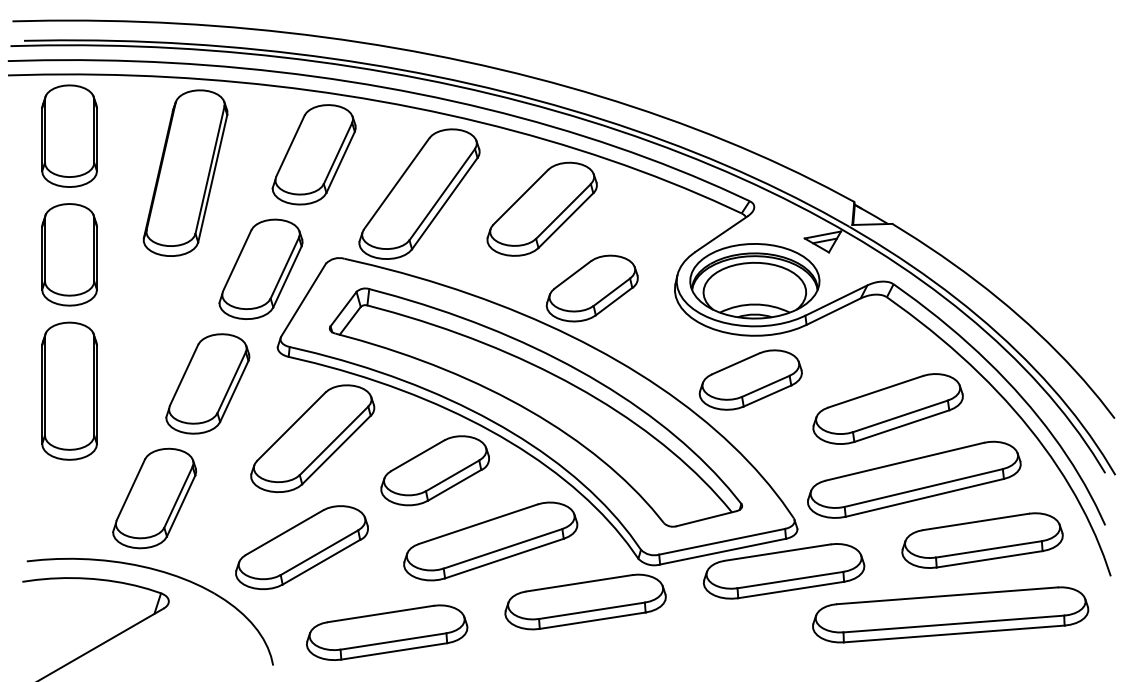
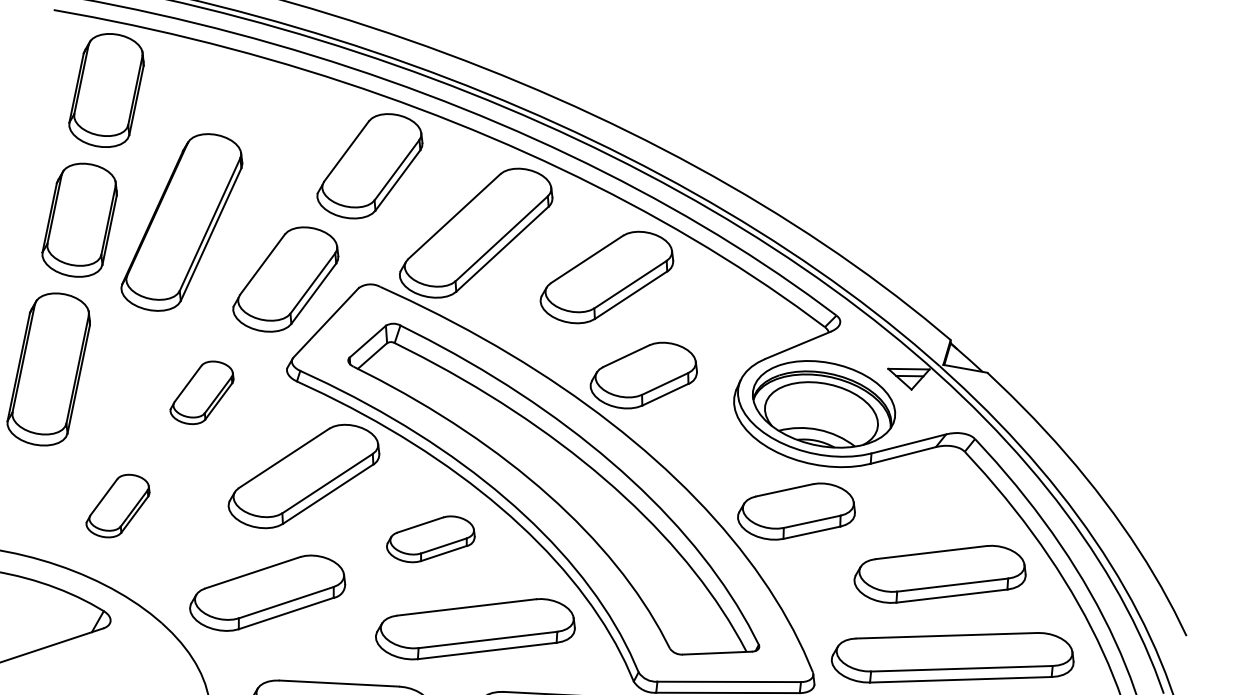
part: (185, 172) -> (182, 221), moved
part: (207, 383) -> (202, 392), size x0.6
part: (434, 470) -> (430, 538), size x0.7
part: (154, 498) -> (118, 505), size x0.6

